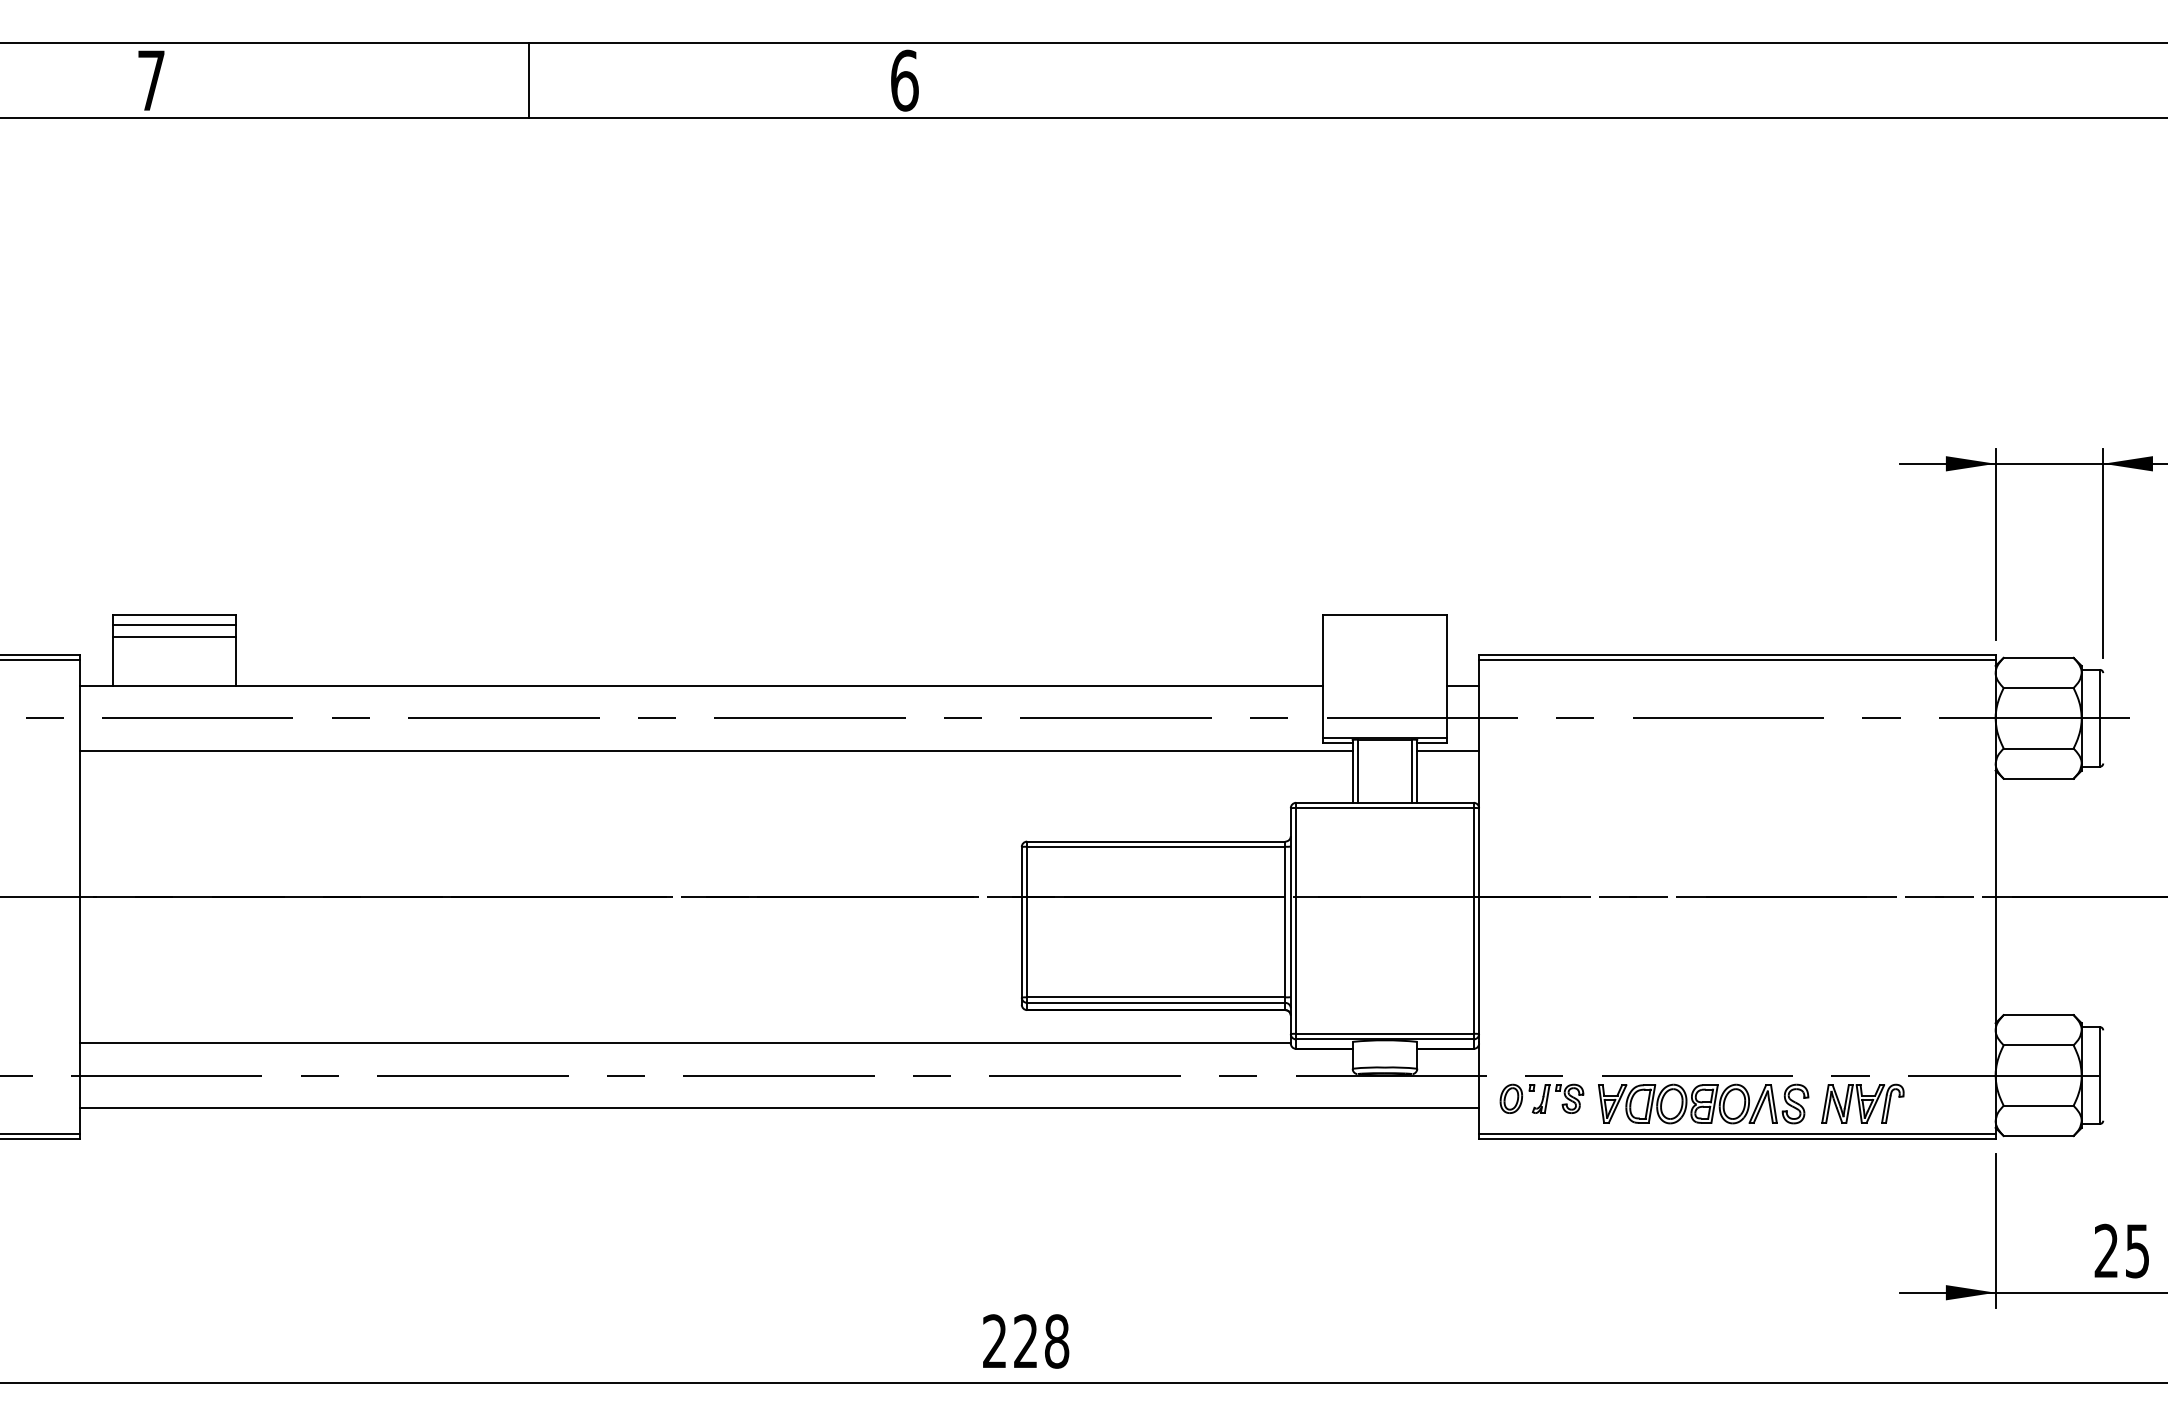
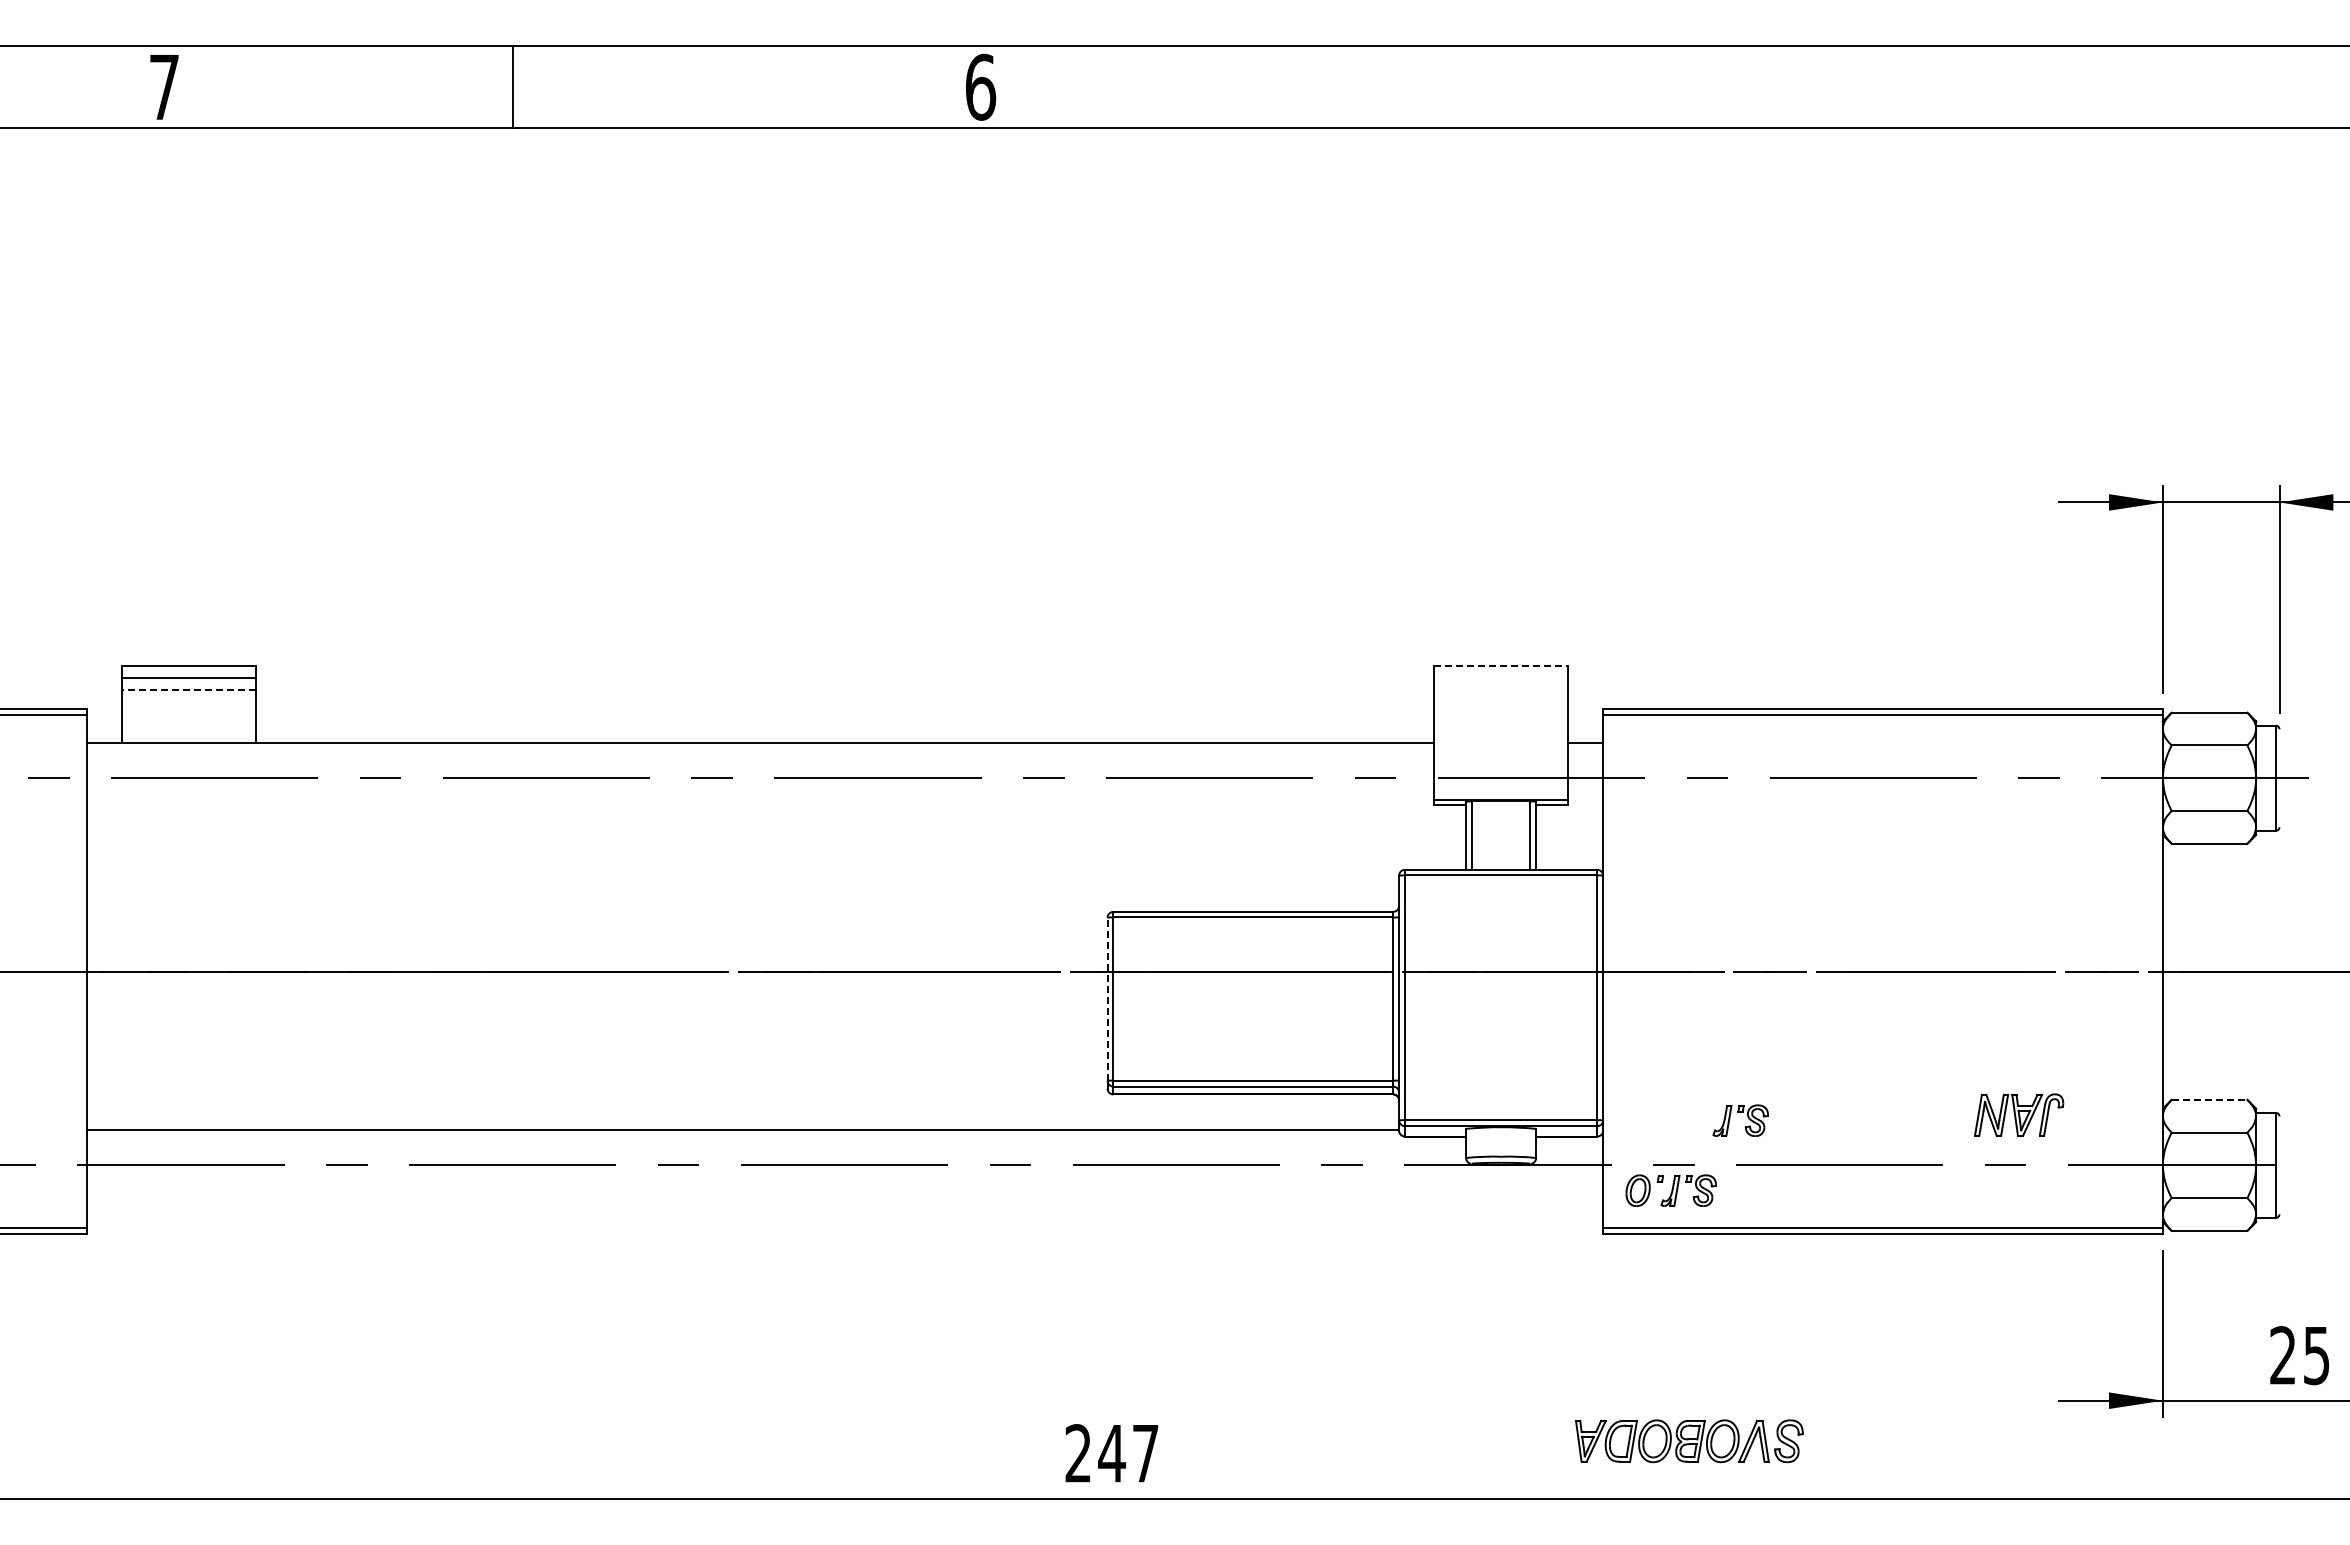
line: (528, 79) -> (513, 86), moved
line: (1385, 615) -> (1501, 666), solid -> dashed
line: (173, 636) -> (188, 689), solid -> dashed
line: (716, 750) -> (776, 813), removed
line: (1448, 750) -> (1569, 813), removed
line: (1021, 922) -> (1107, 999), solid -> dashed
line: (2038, 1014) -> (2209, 1099), solid -> dashed
part: (1609, 1039) -> (1744, 1126), added
part: (1863, 1103) -> (2019, 1114), moved
part: (1703, 1104) -> (1689, 1441), moved
line: (779, 1107) -> (845, 1200), removed
text: (1041, 1341) -> (1128, 1453), 228 -> 247

